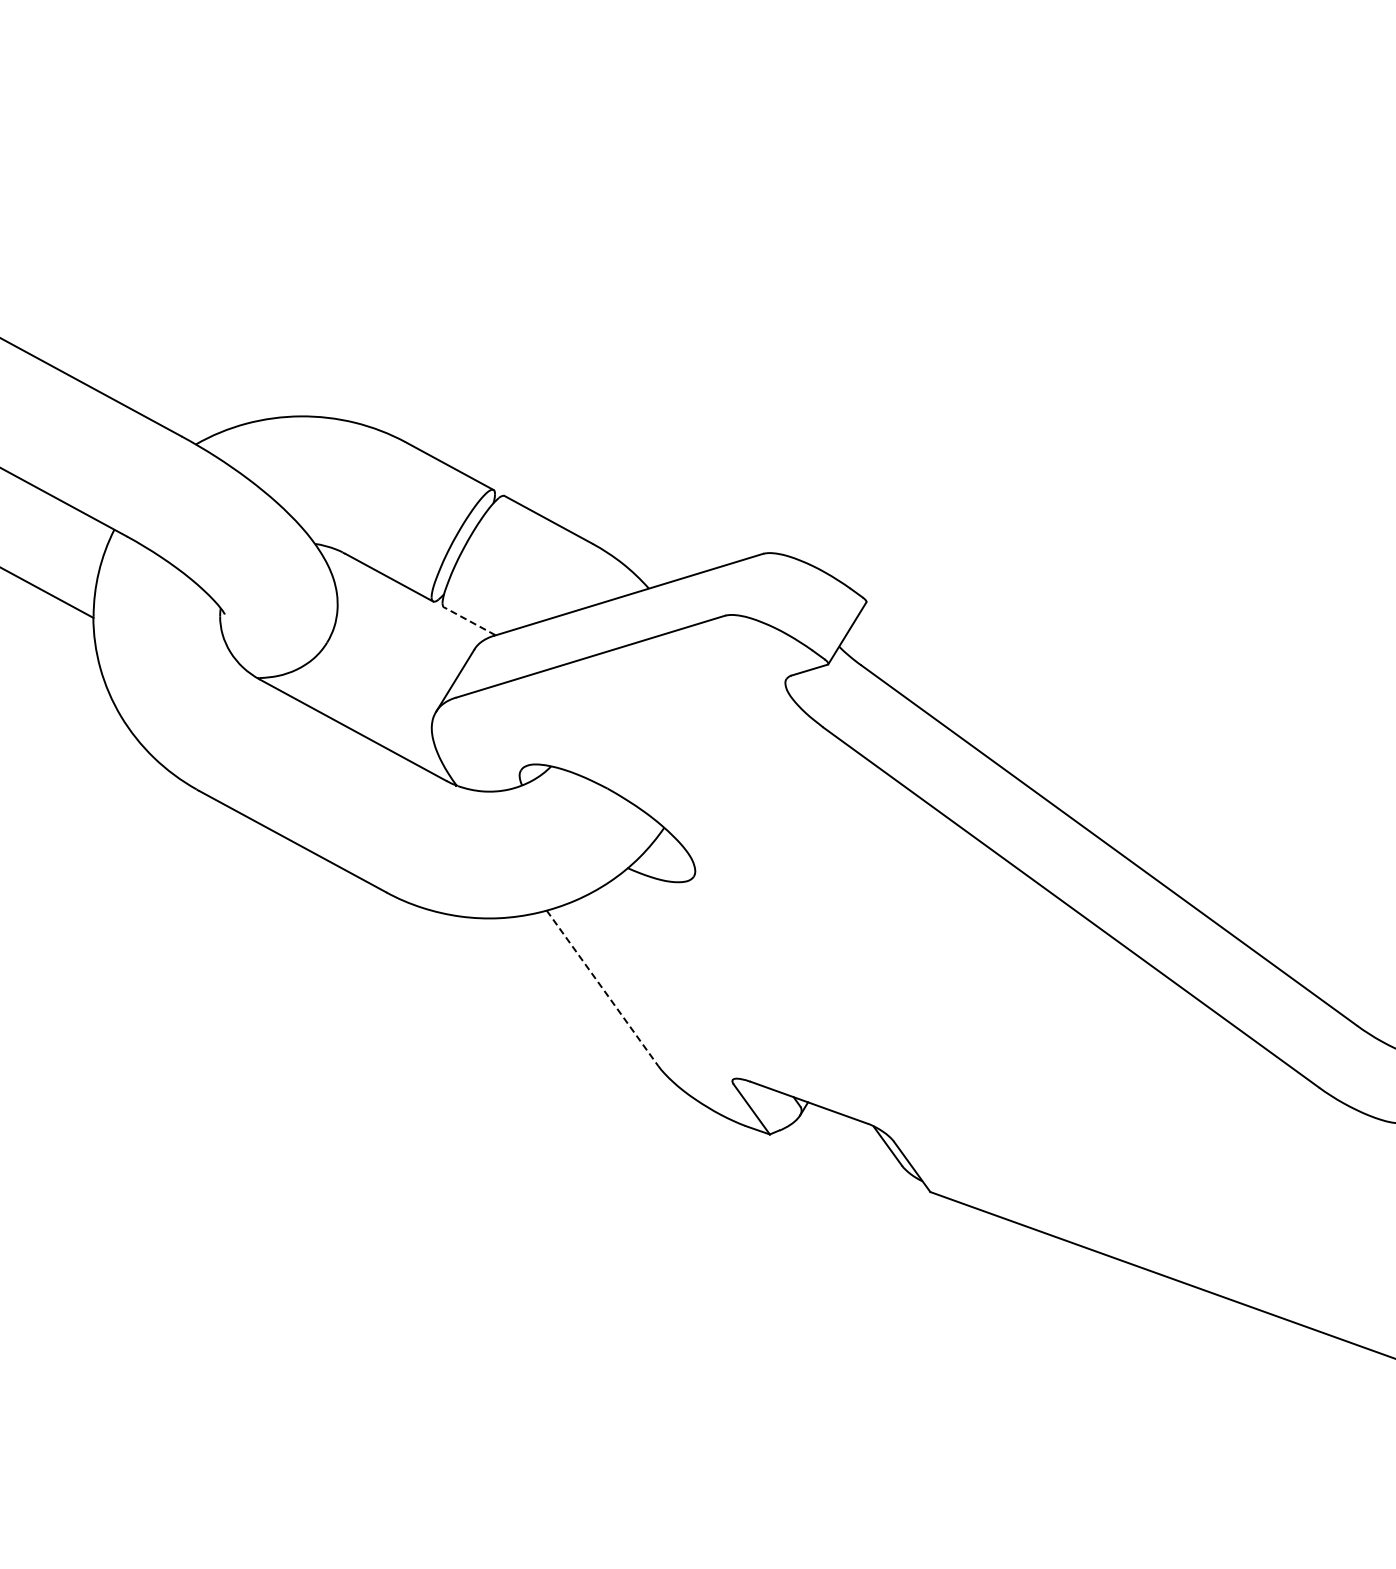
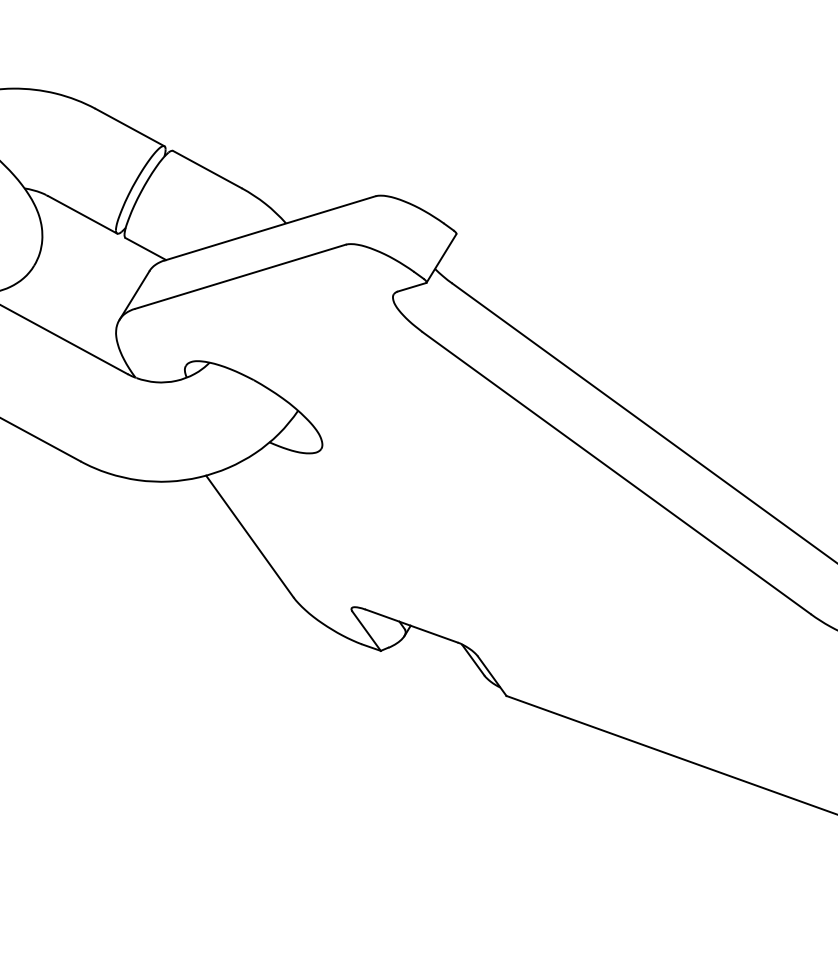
line: (469, 621) -> (145, 249), dashed -> solid
line: (602, 988) -> (249, 536), dashed -> solid

